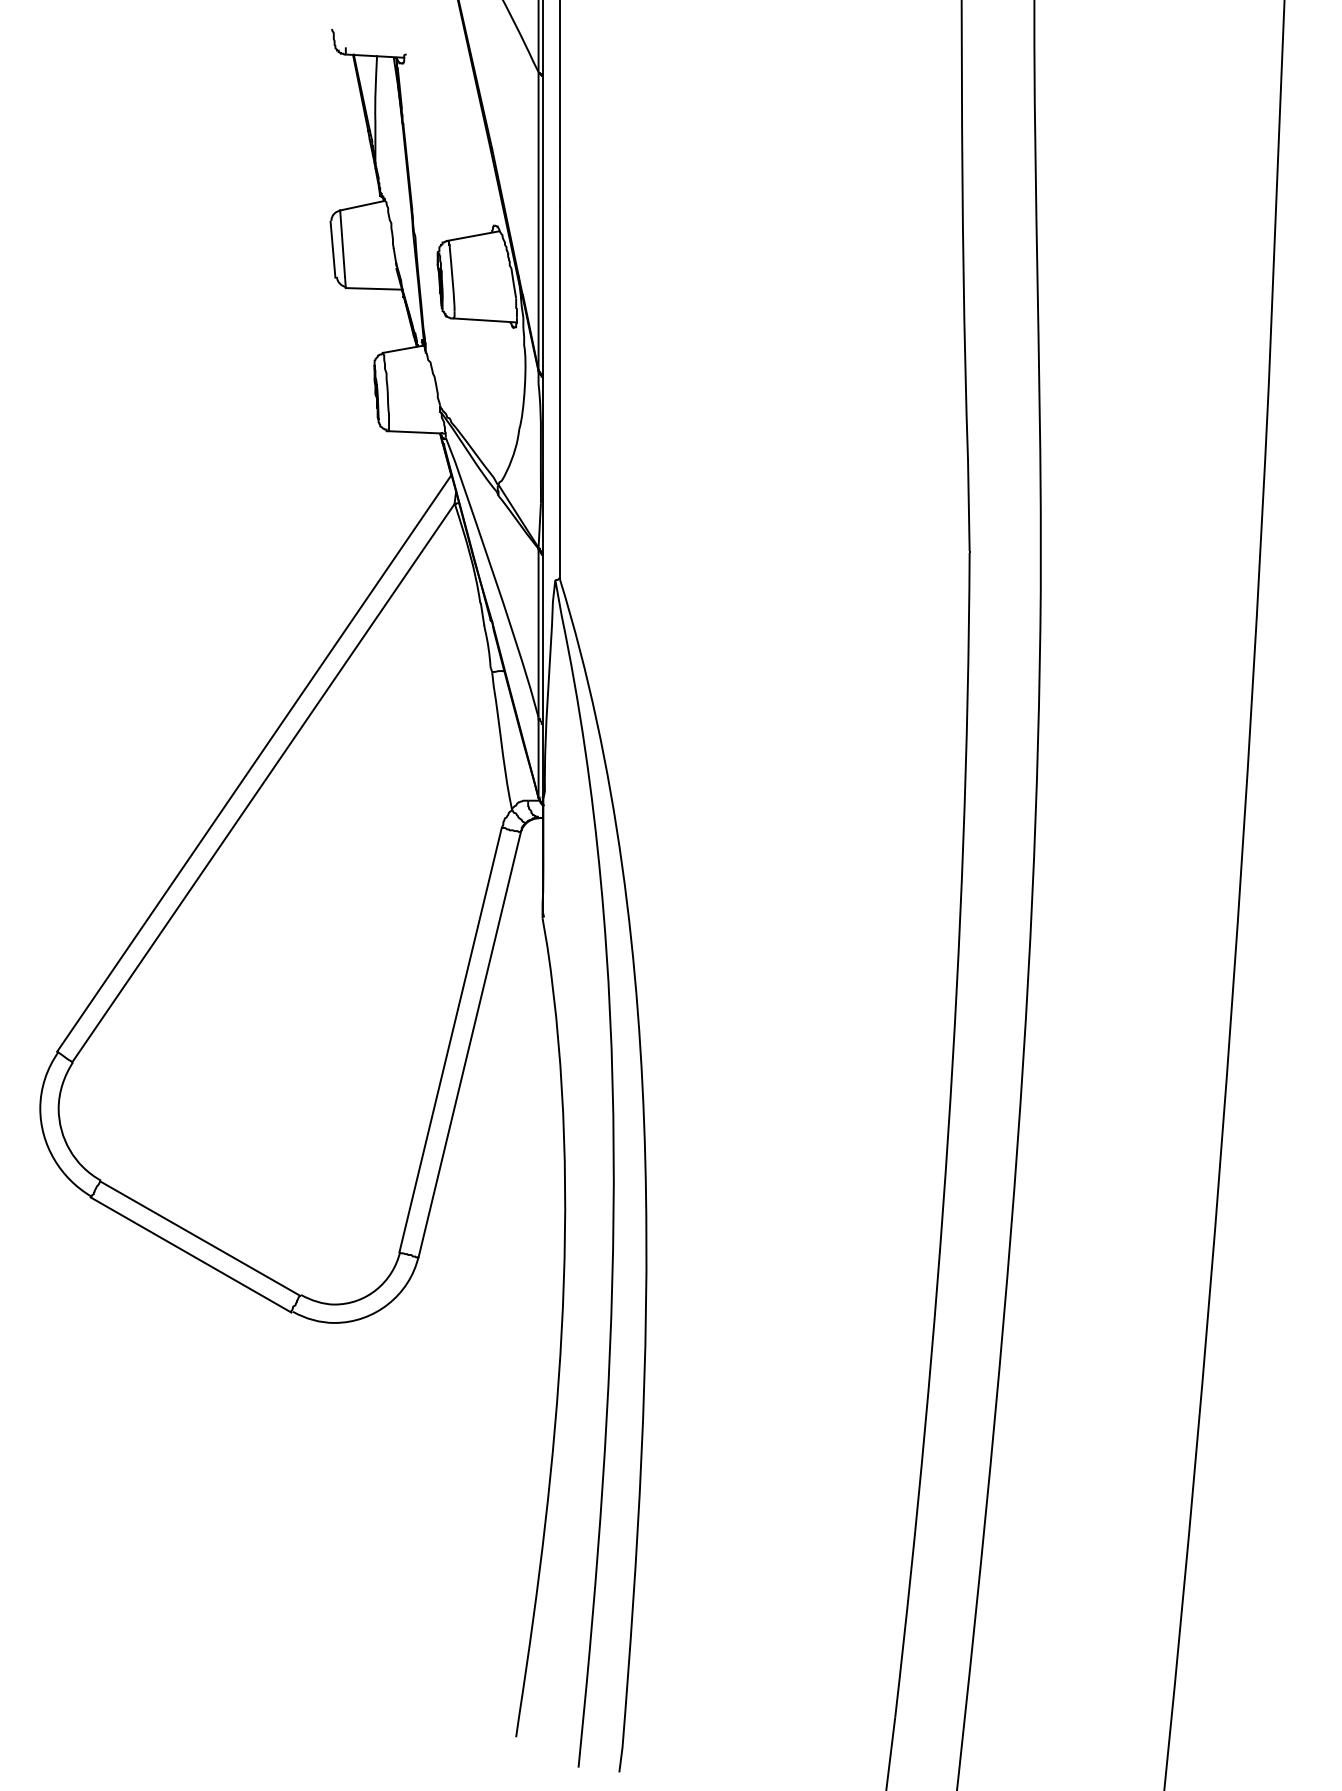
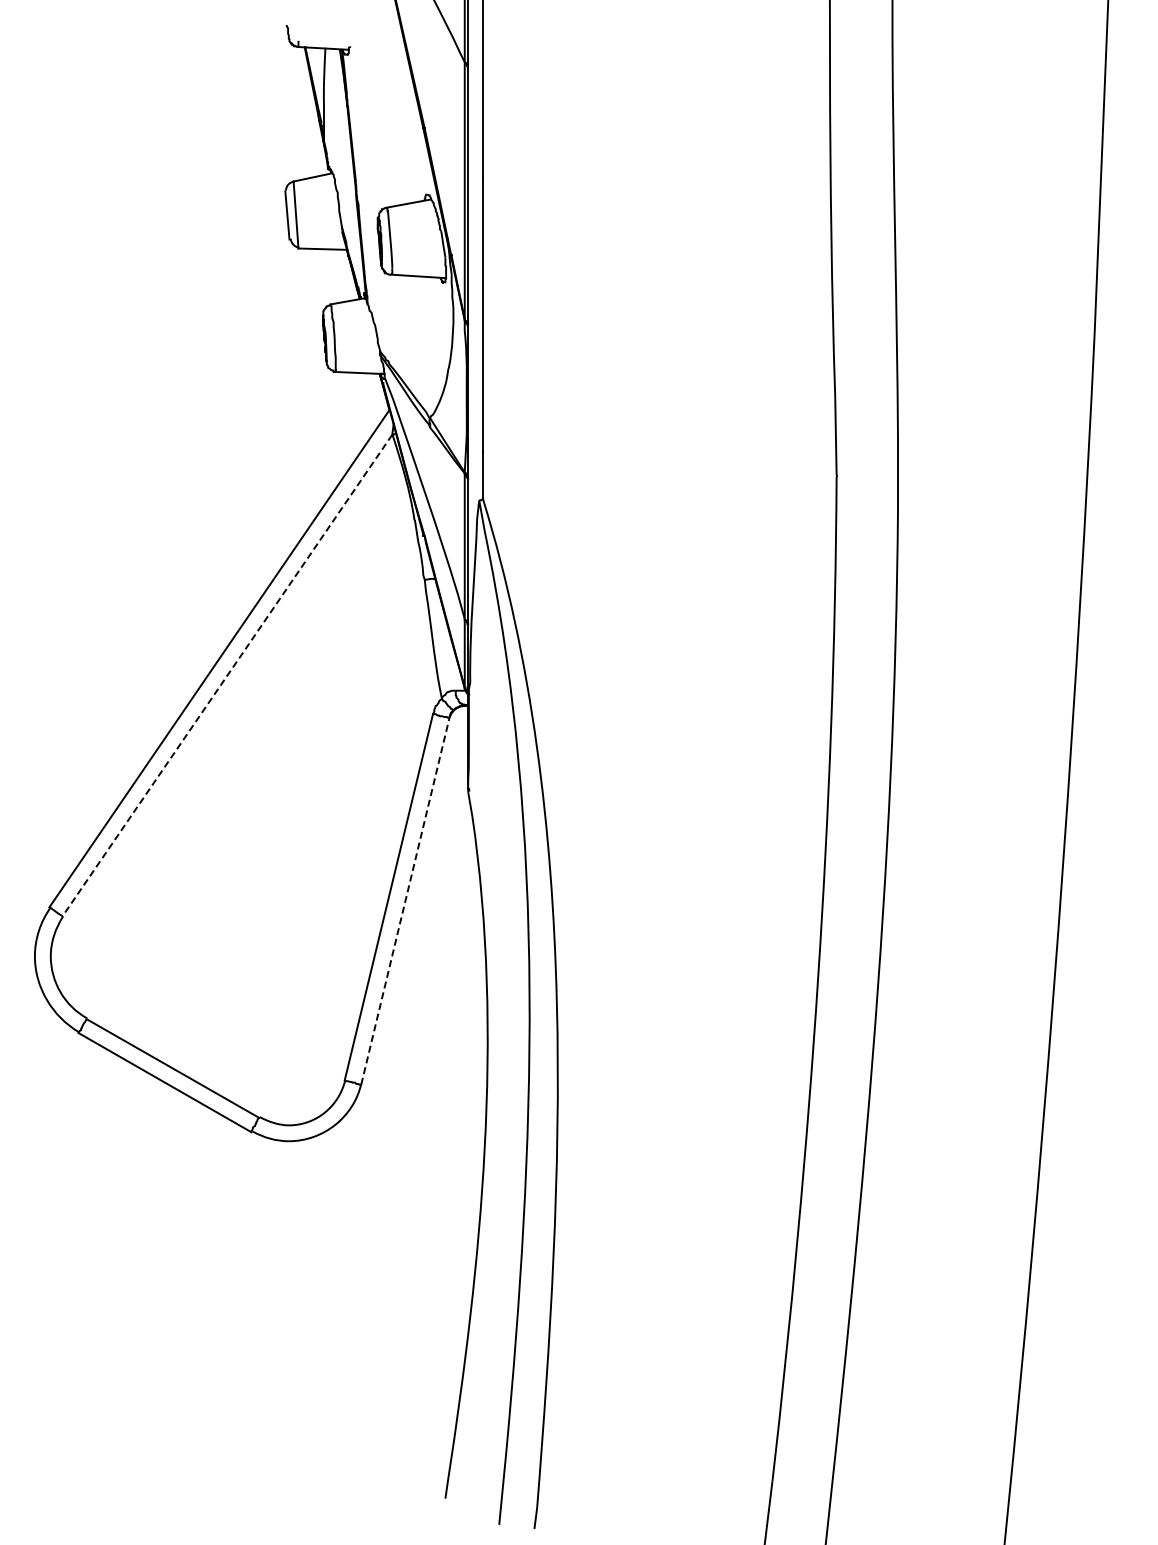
line: (263, 783) -> (227, 675), solid -> dashed
line: (469, 1045) -> (405, 901), solid -> dashed

